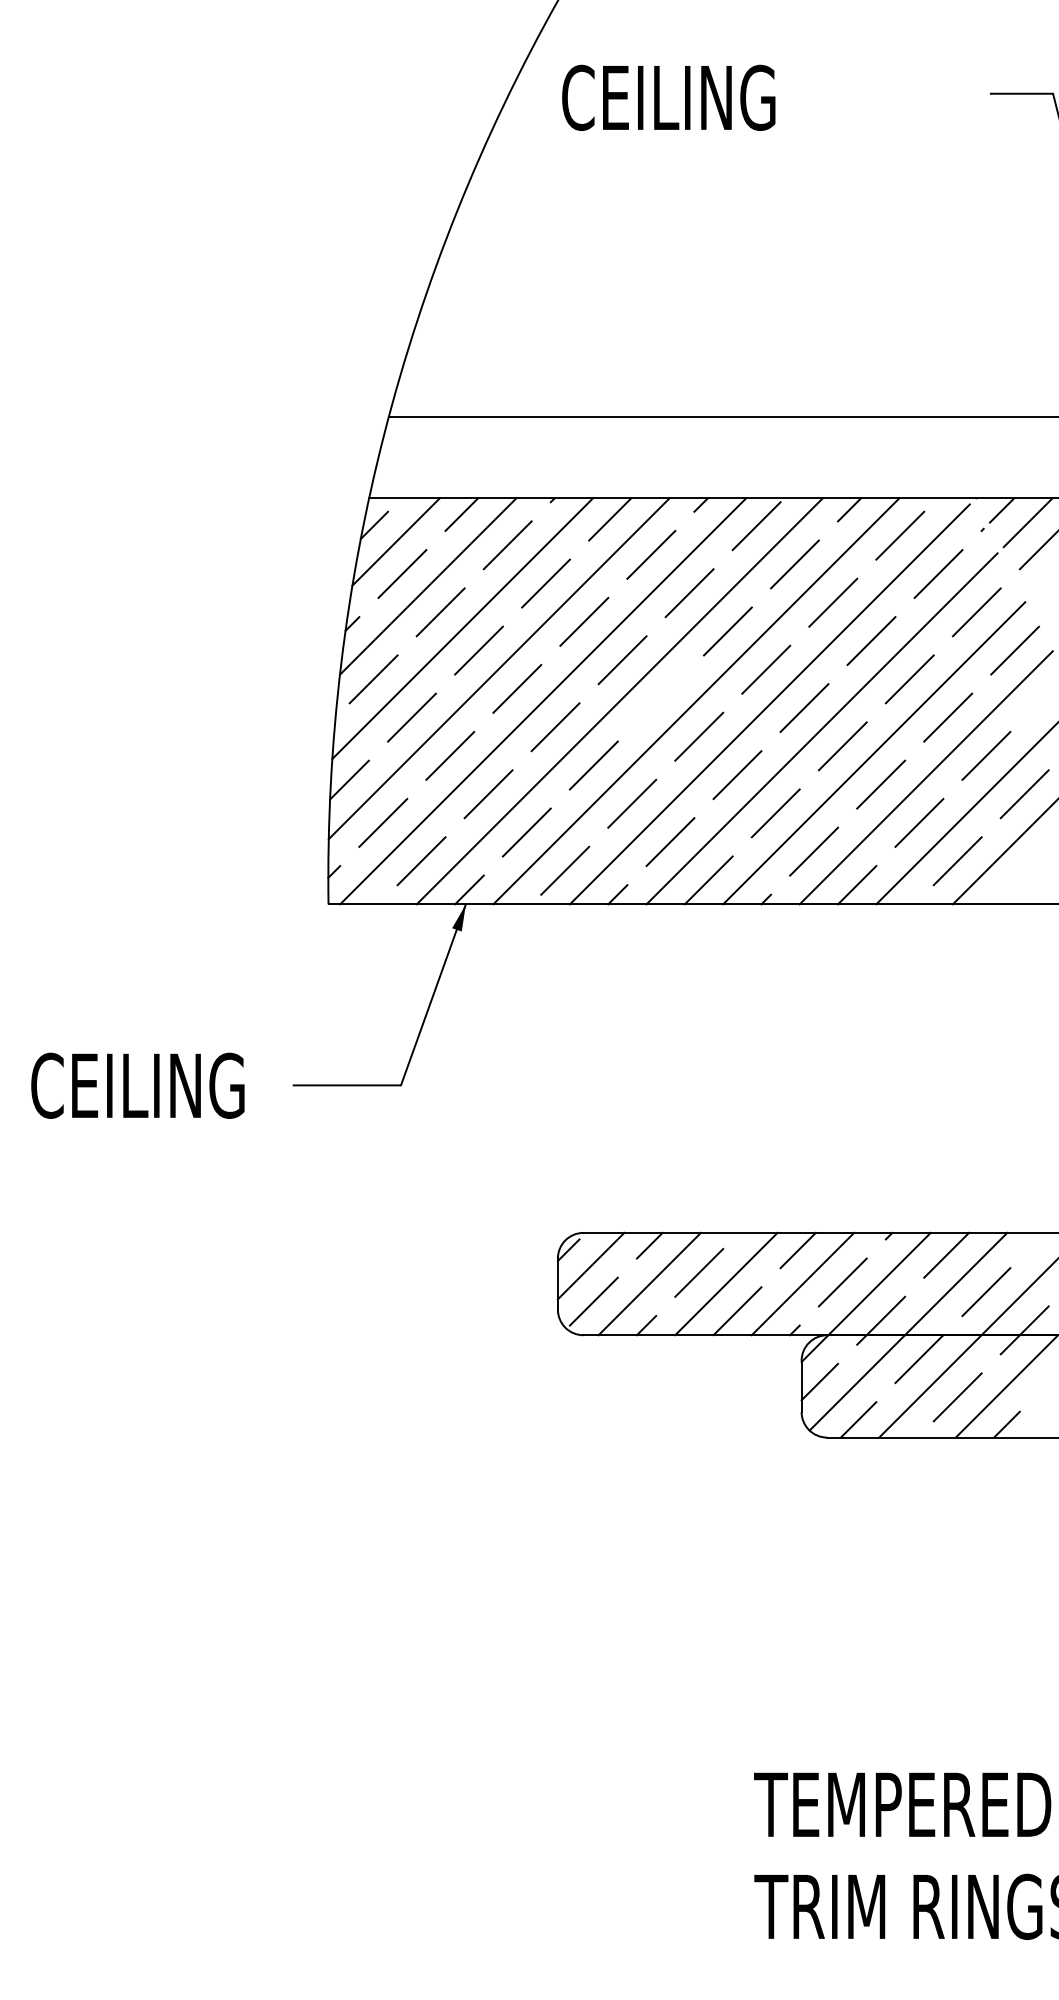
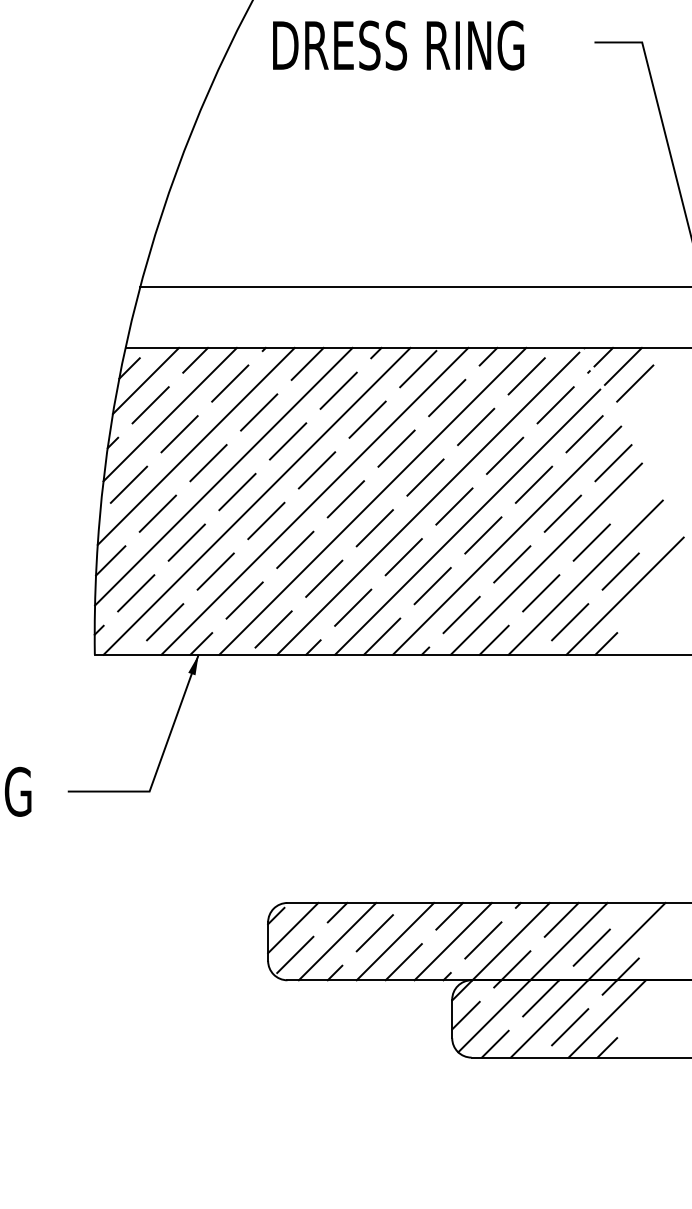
text: (729, 97) -> (397, 45), CEILING -> DRESS RING
line: (660, 698) -> (345, 499), added
line: (1005, 889) -> (606, 643), added

